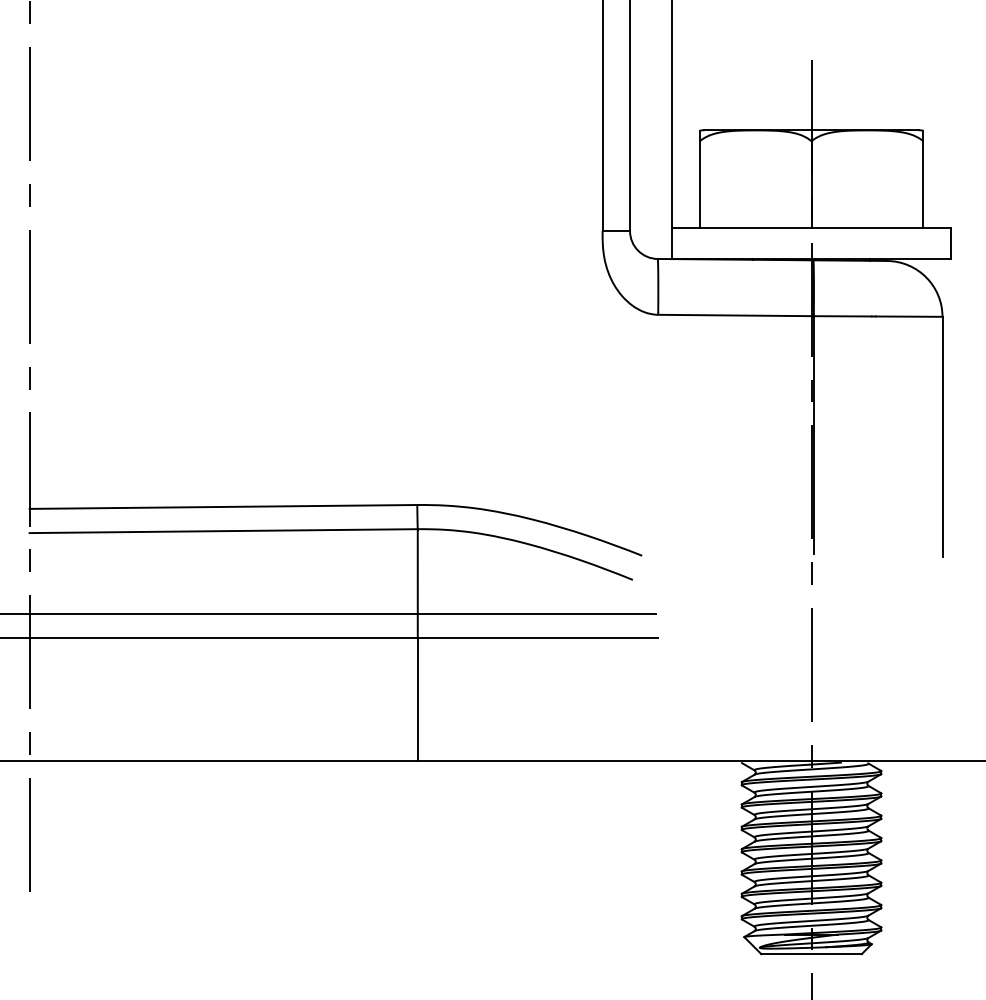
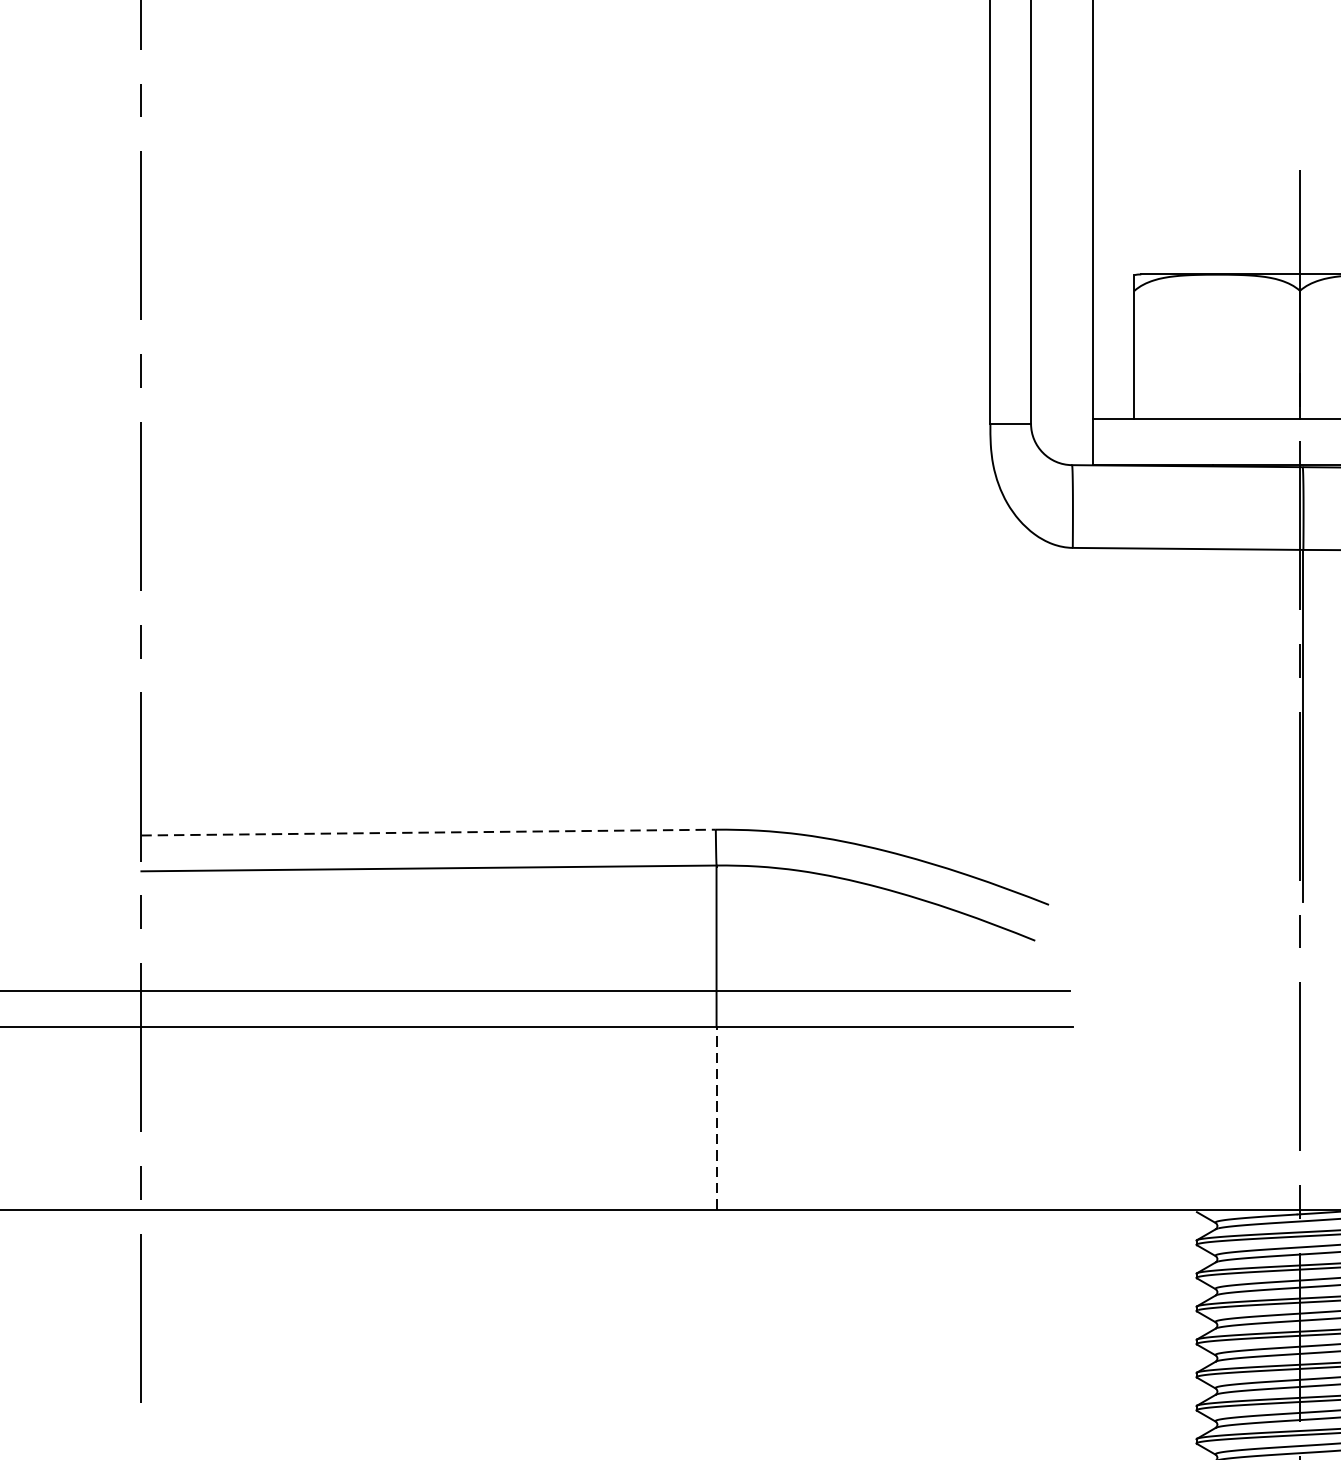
line: (223, 506) -> (428, 831), solid -> dashed
line: (417, 699) -> (716, 1117), solid -> dashed

